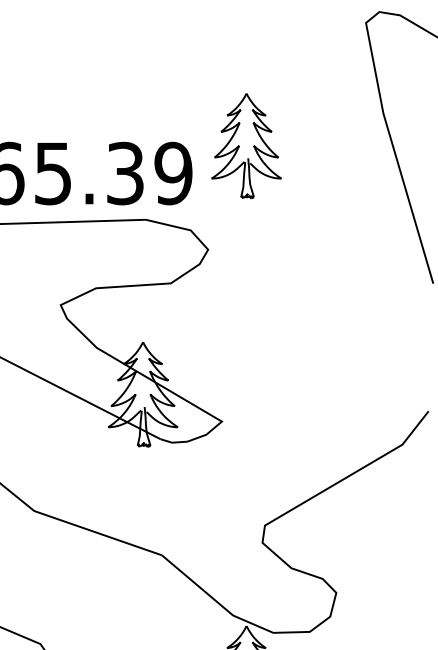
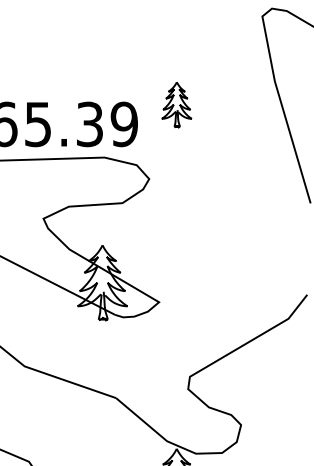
part: (246, 145) -> (176, 104), size x0.6

